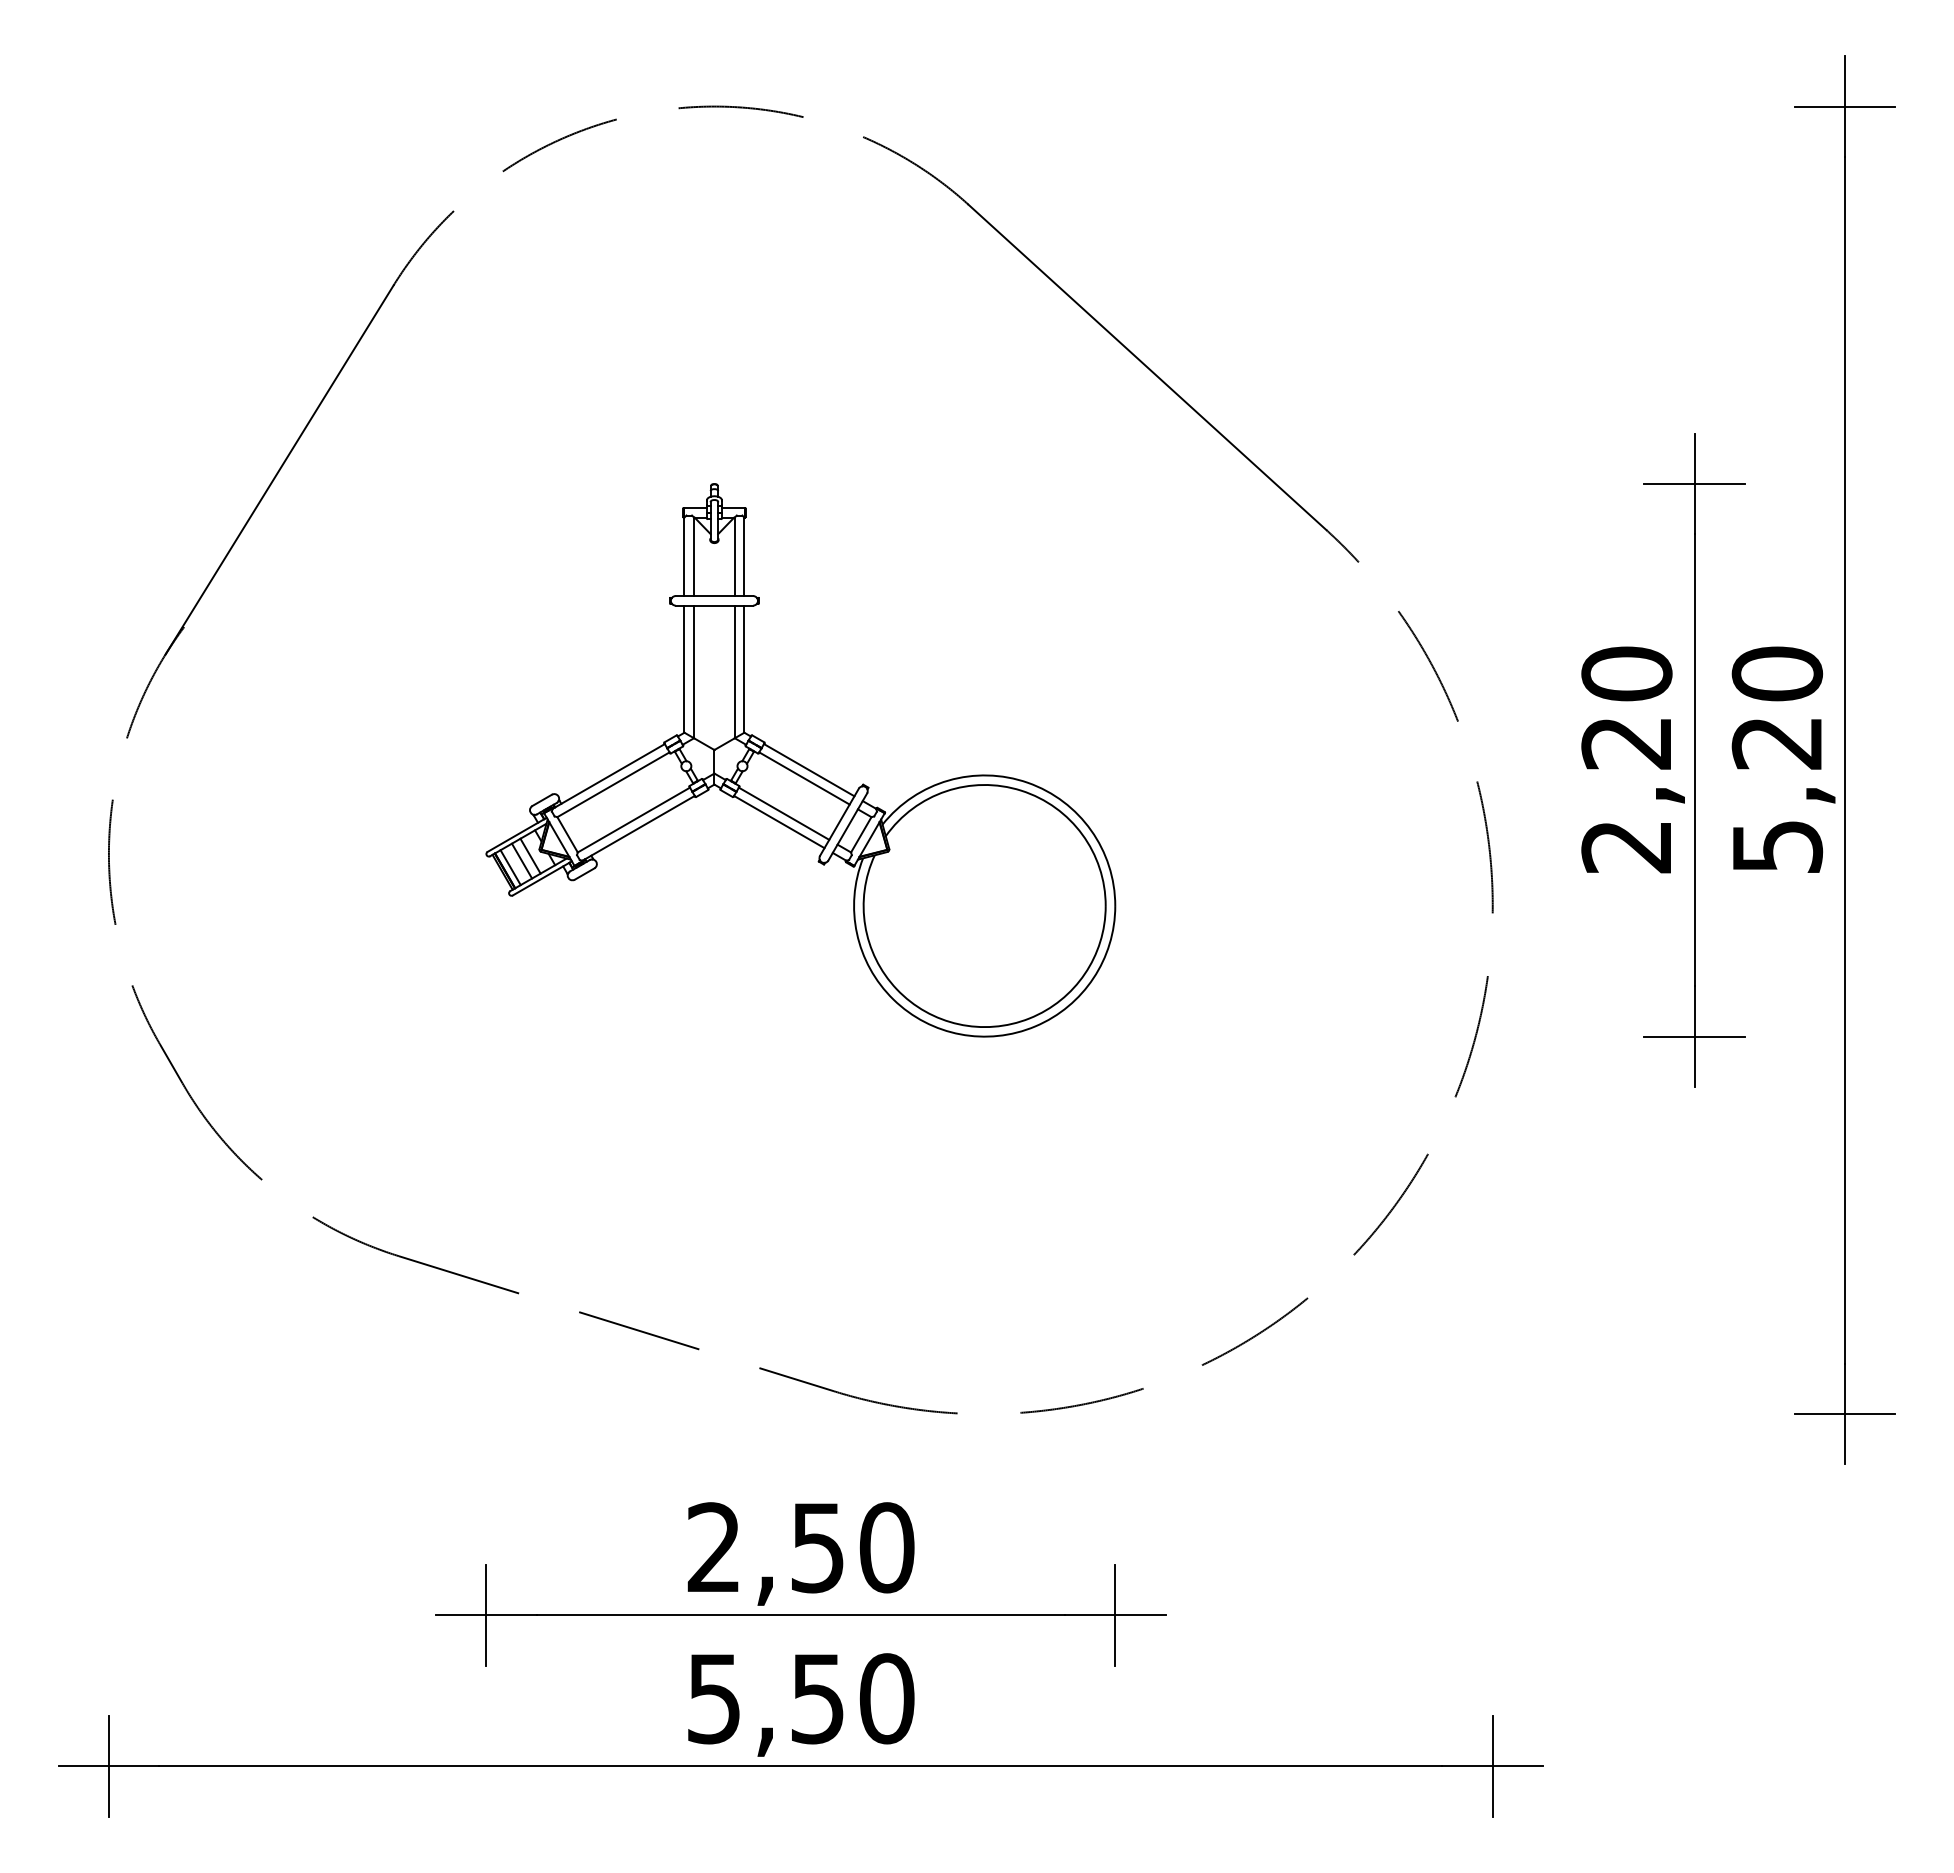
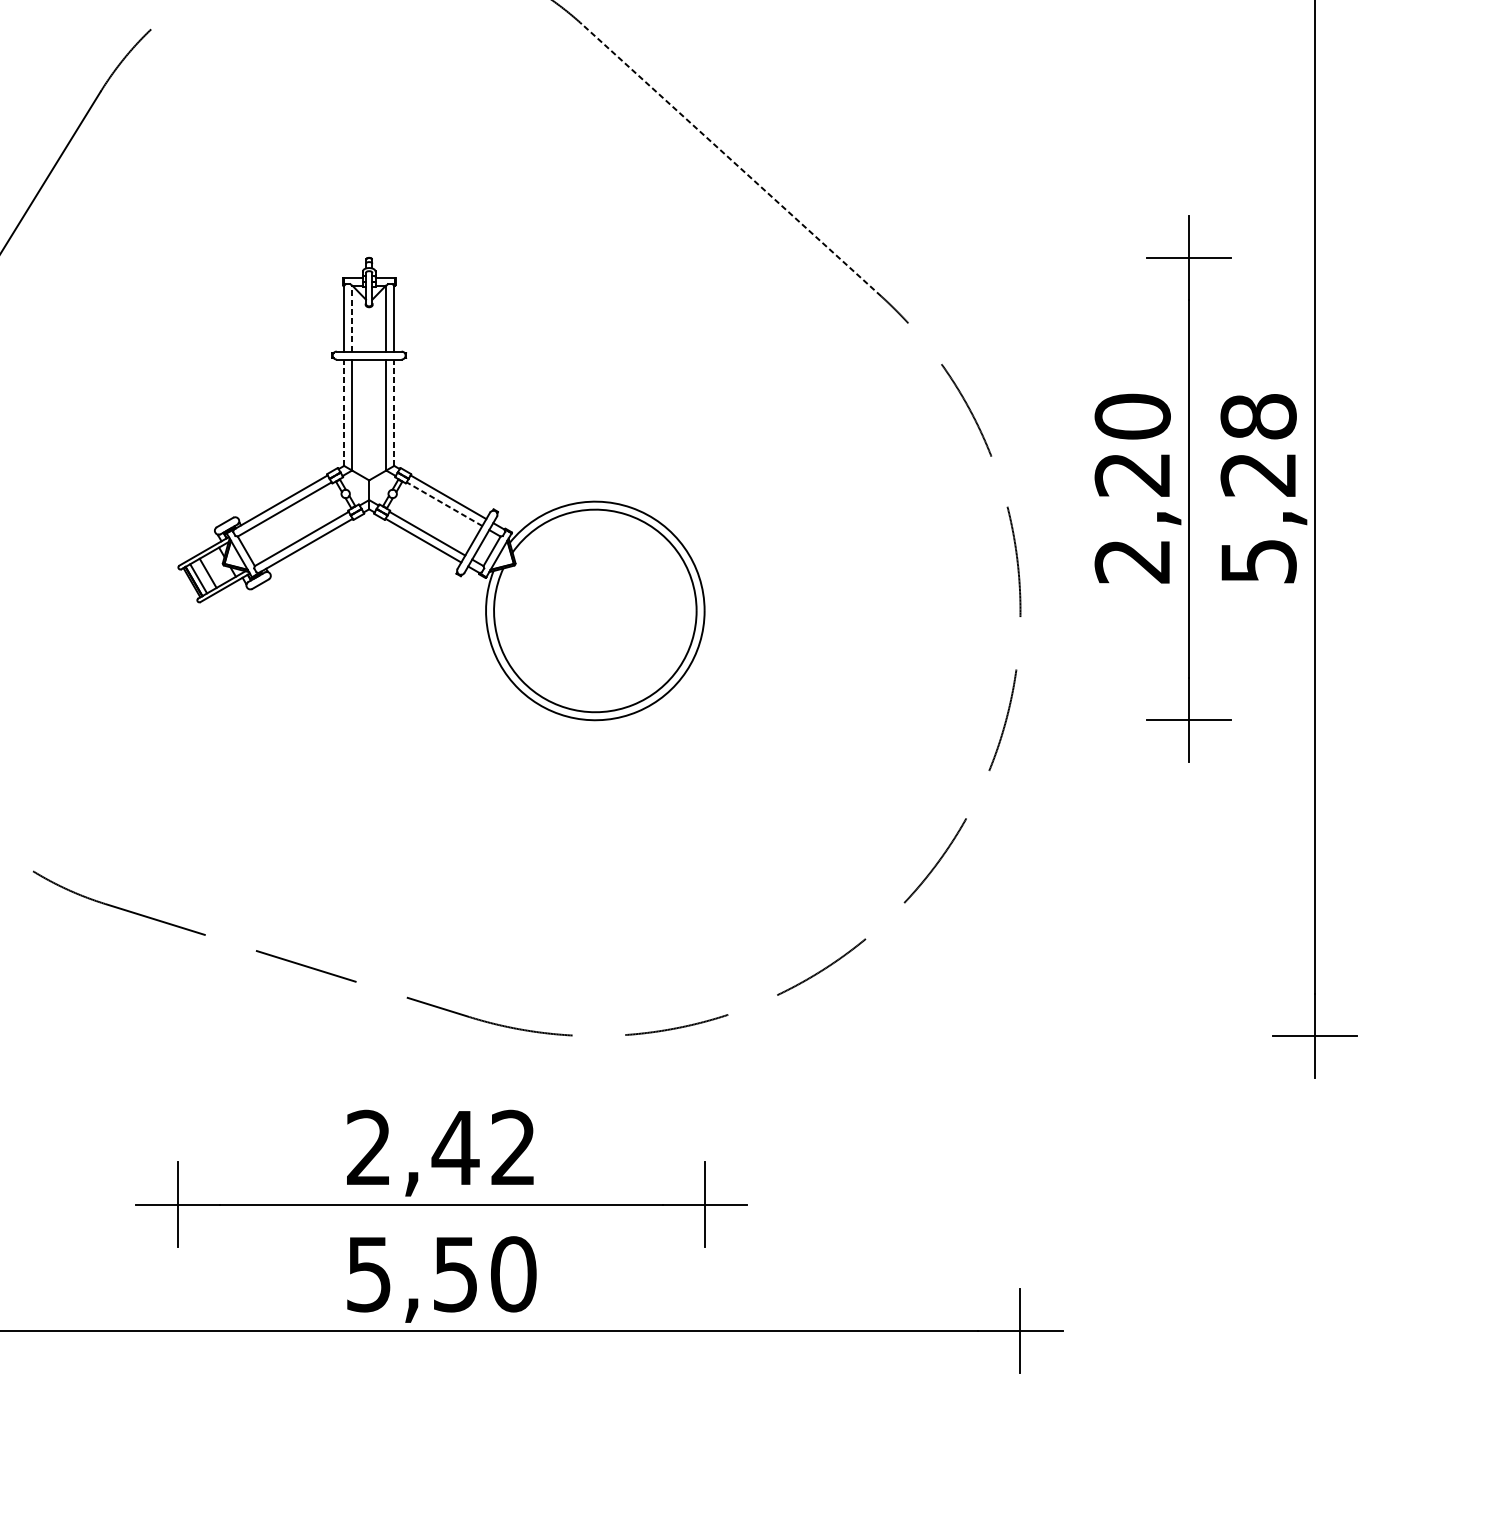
line: (1147, 367) -> (731, 160), solid -> dashed
line: (694, 556) -> (352, 318), solid -> dashed
line: (684, 669) -> (344, 413), solid -> dashed
line: (744, 669) -> (394, 413), solid -> dashed
text: (1777, 673) -> (1258, 416), 5,20 -> 5,28
line: (804, 778) -> (444, 504), solid -> dashed
line: (530, 855) -> (215, 568), removed
text: (851, 1547) -> (483, 1147), 2,50 -> 2,42

